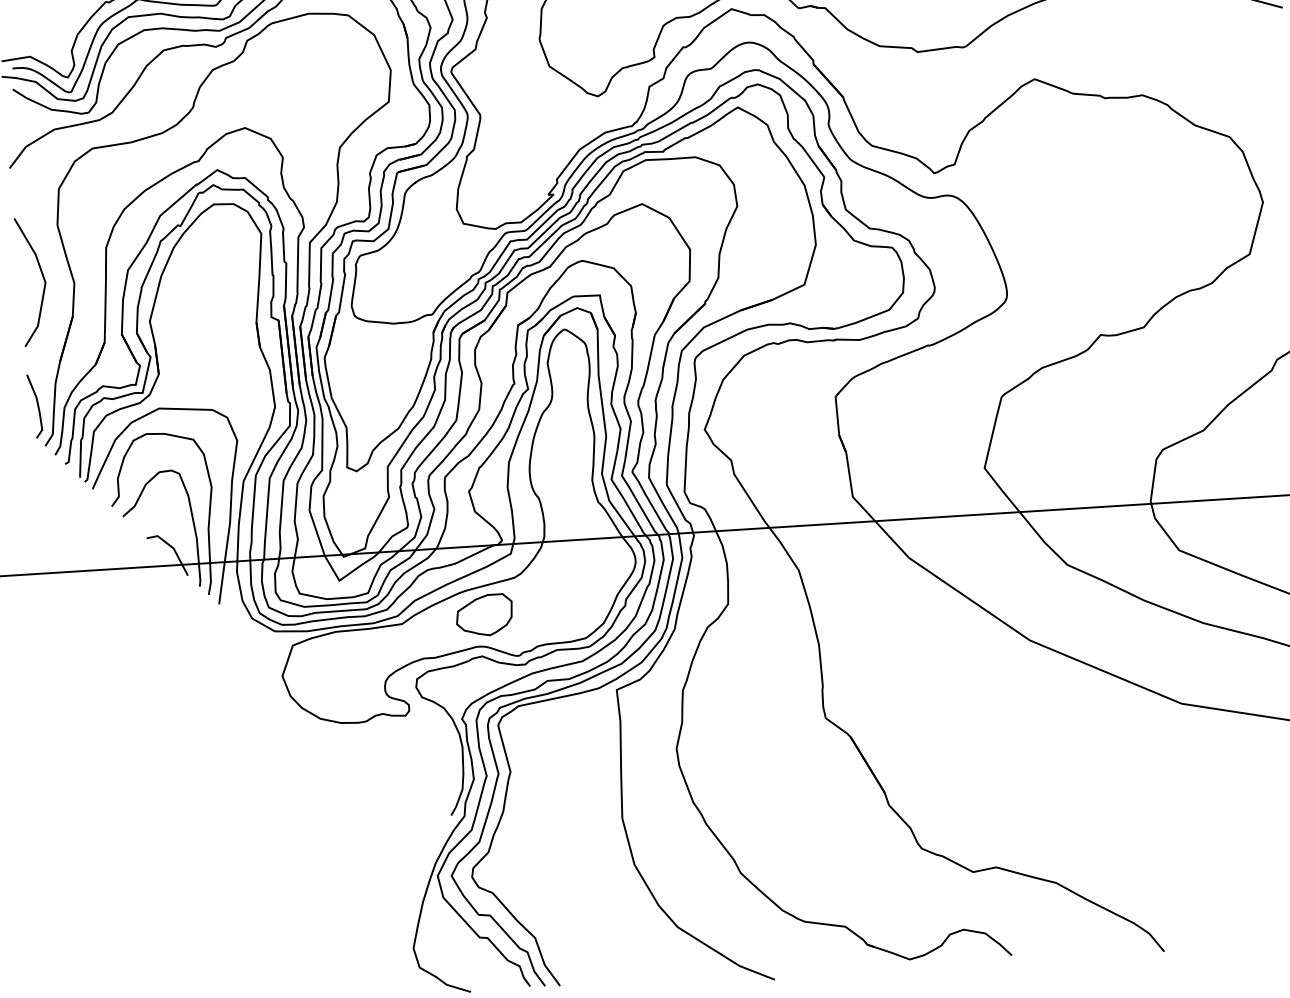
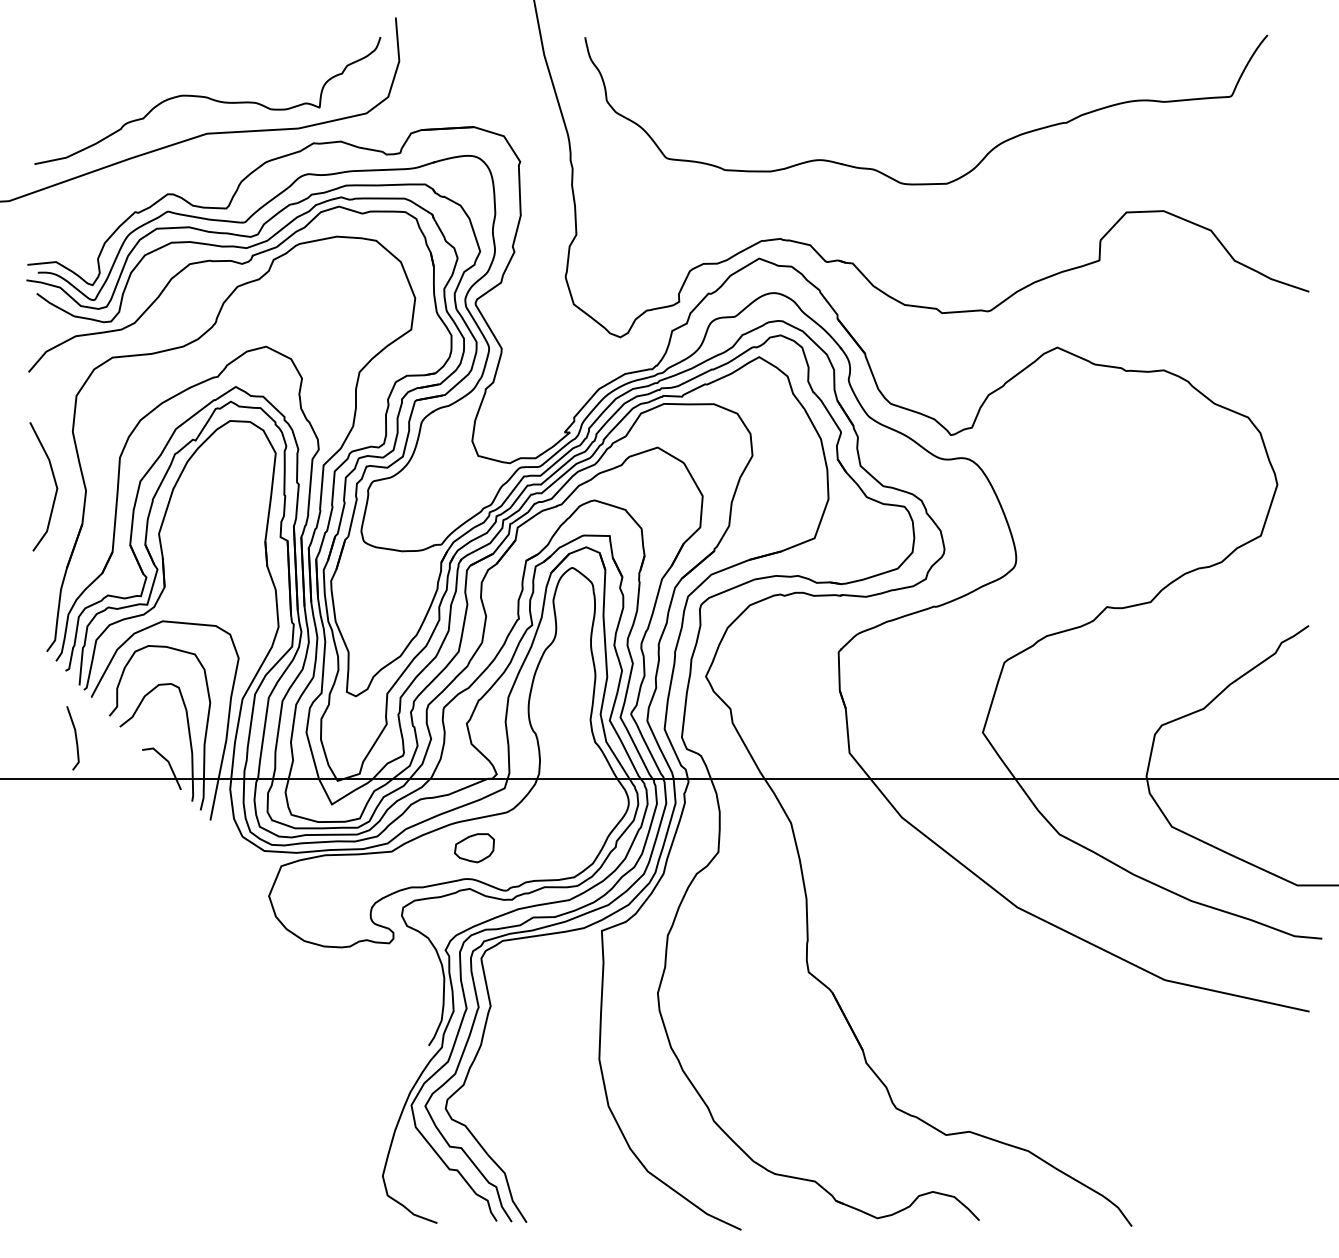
line: (37, 406) -> (75, 738), moved
part: (484, 615) -> (474, 848), size x0.7

